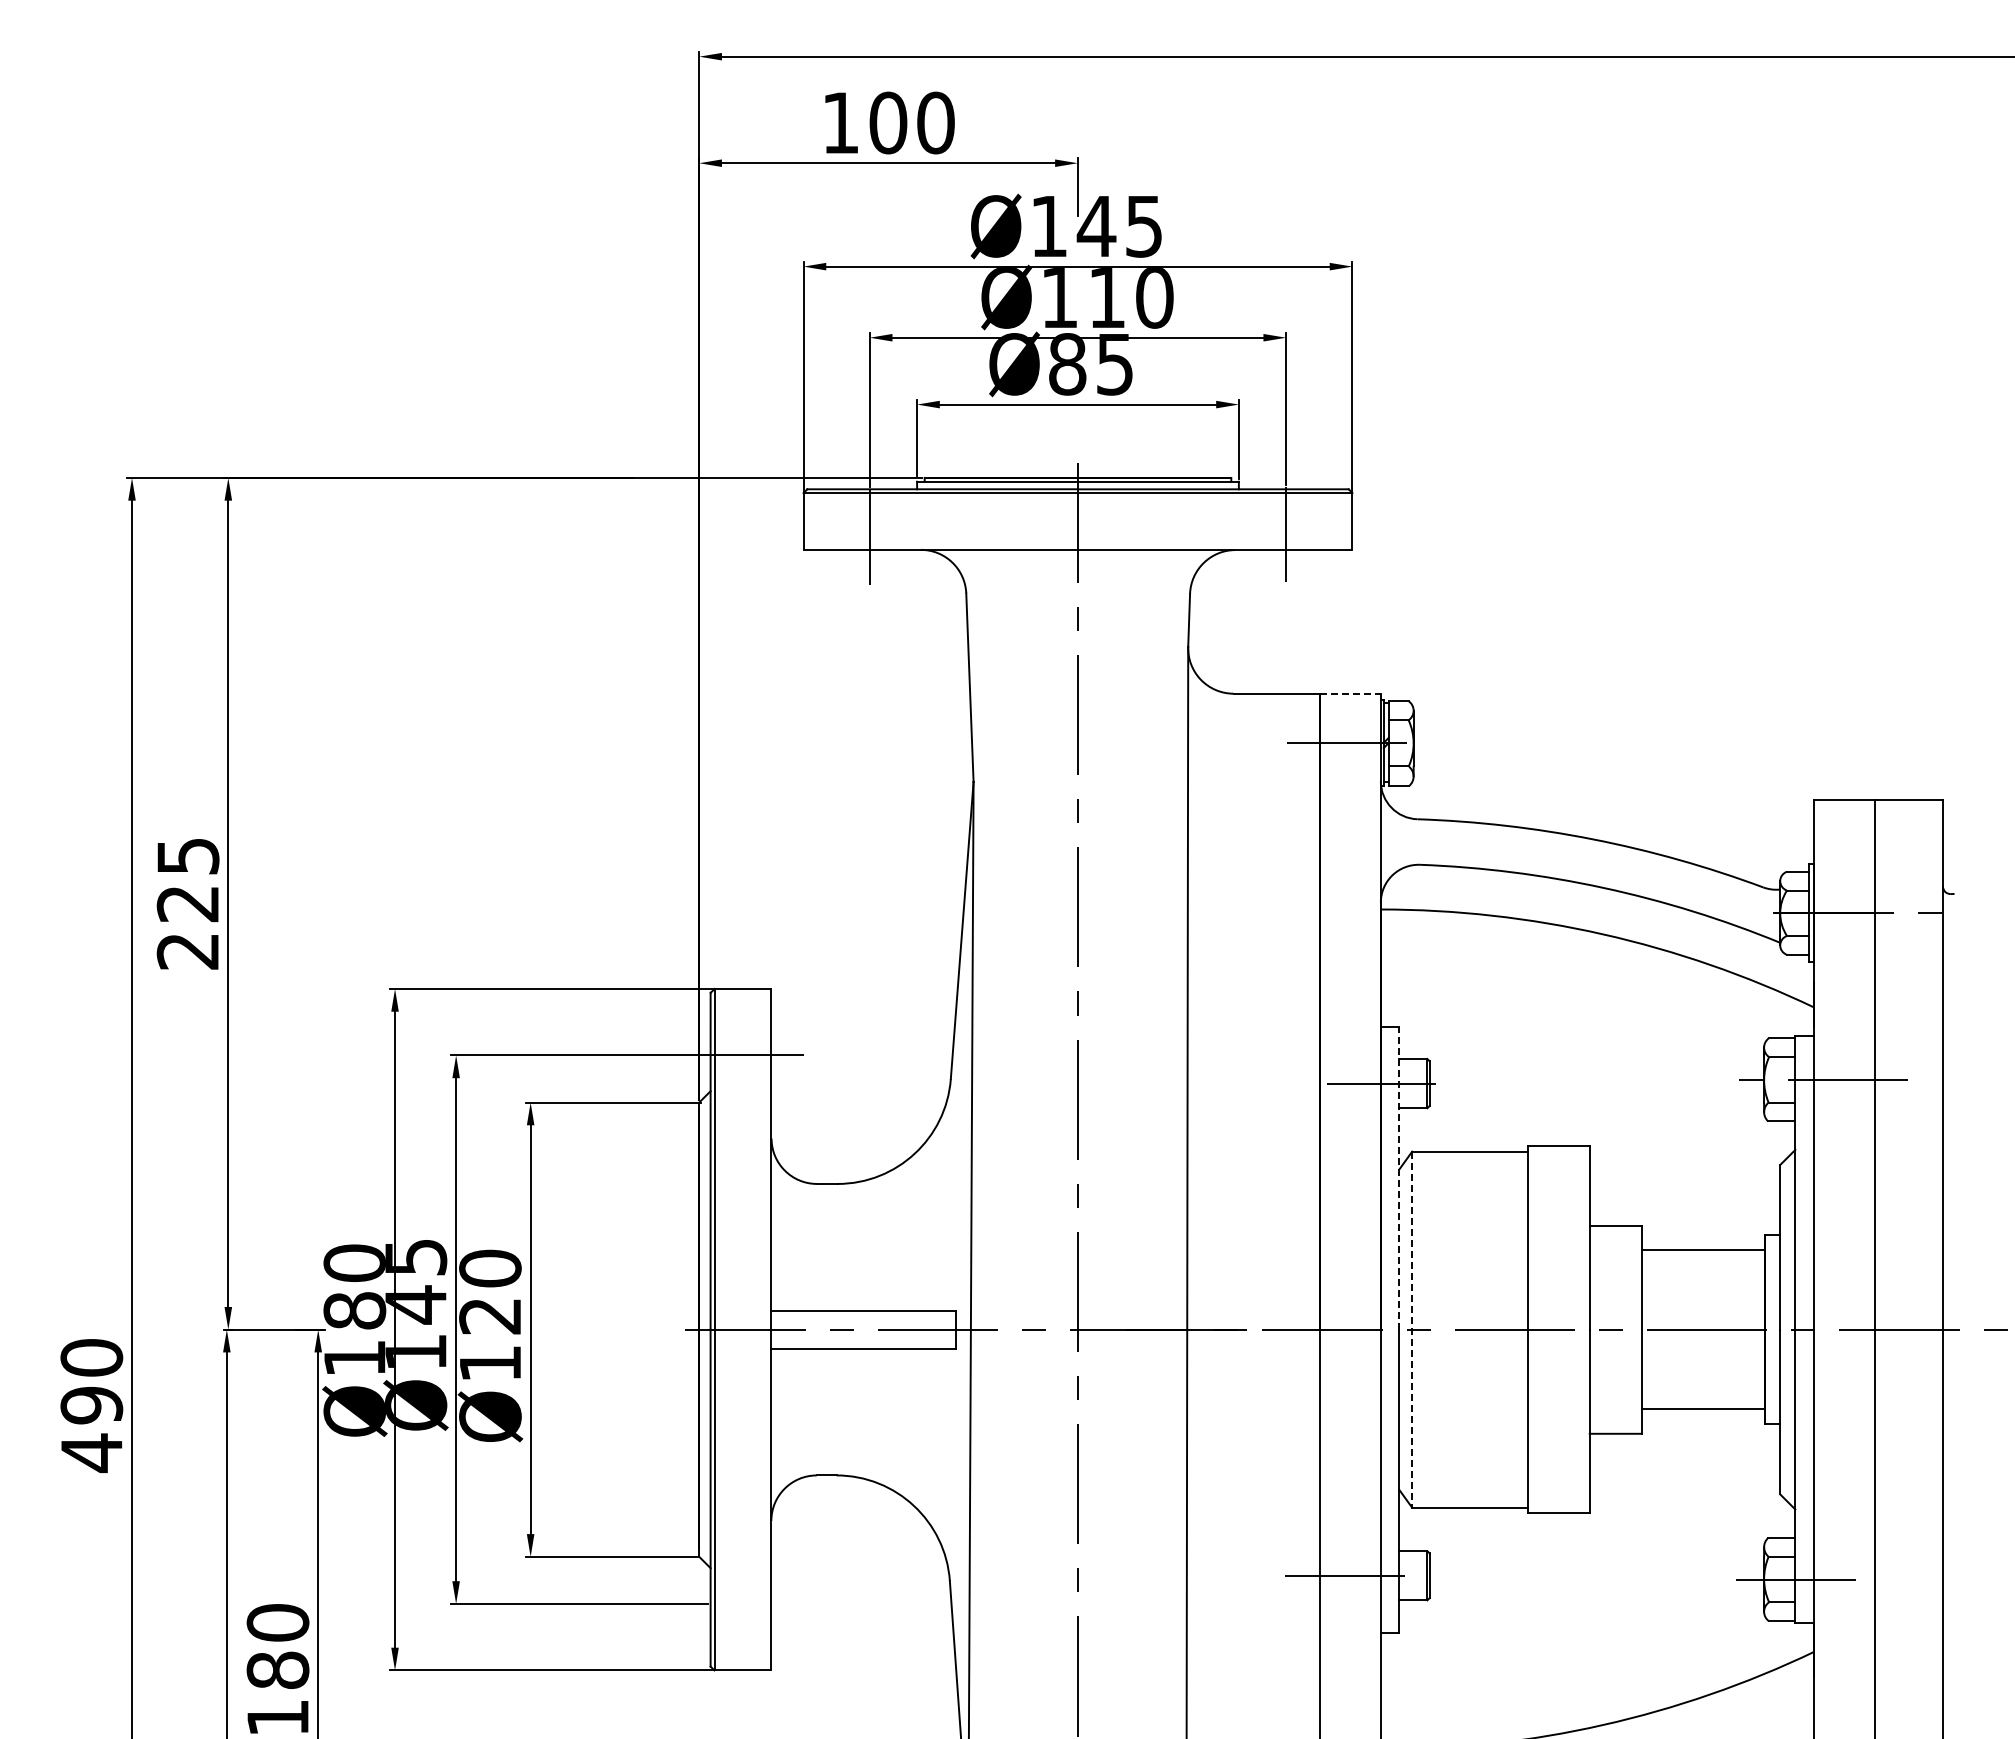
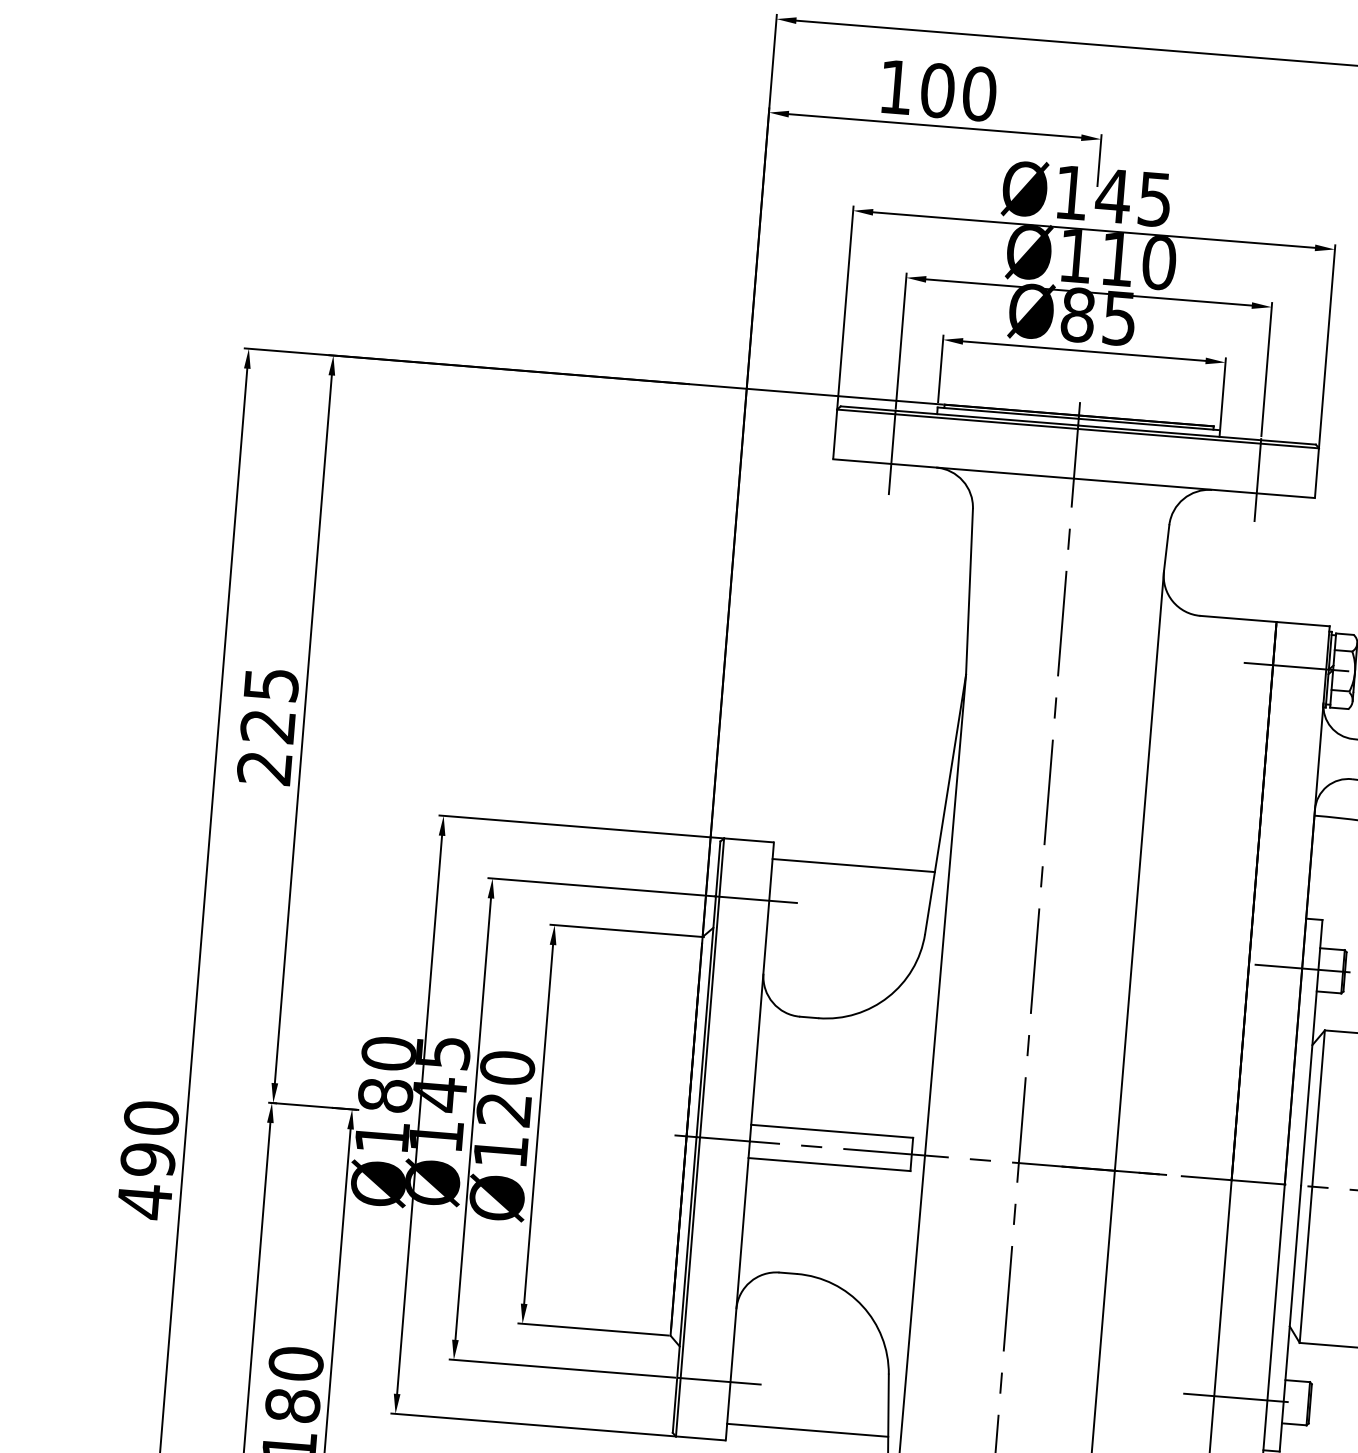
line: (1351, 693) -> (1303, 624), dashed -> solid
line: (863, 1007) -> (853, 865), added
line: (1399, 1177) -> (1311, 1052), dashed -> solid
line: (1412, 1330) -> (1312, 1187), dashed -> solid
line: (758, 1603) -> (719, 1380), added
line: (862, 1651) -> (807, 1430), added

